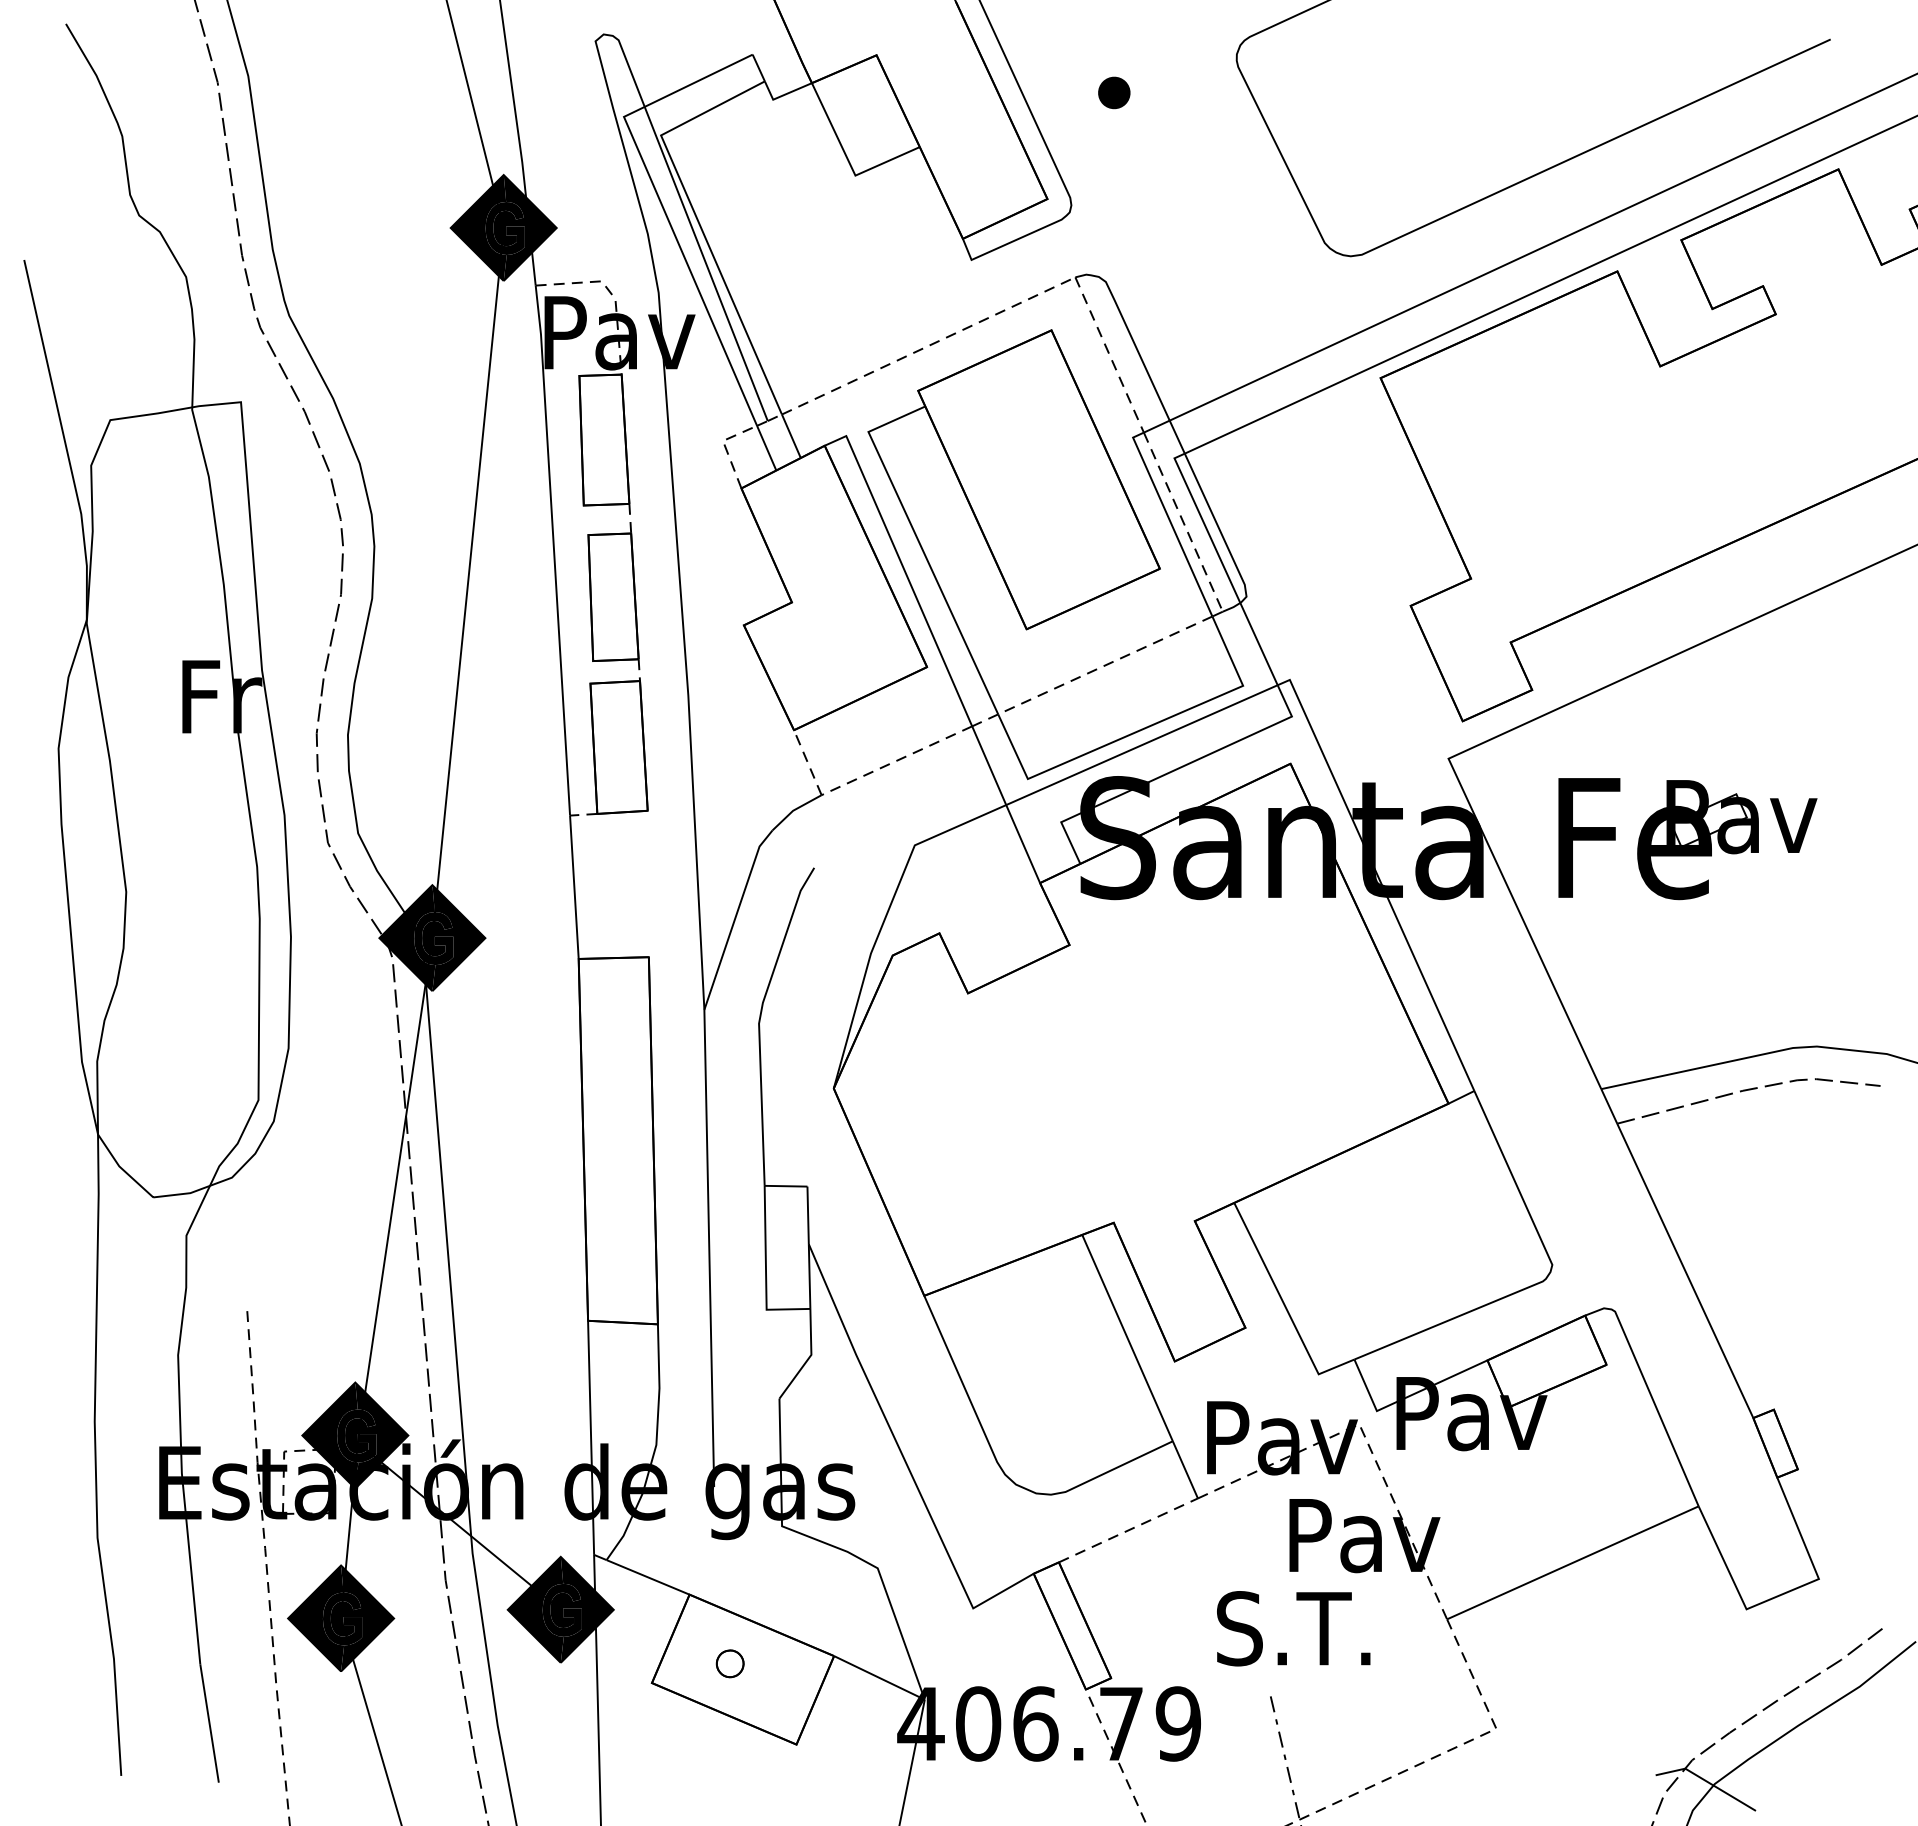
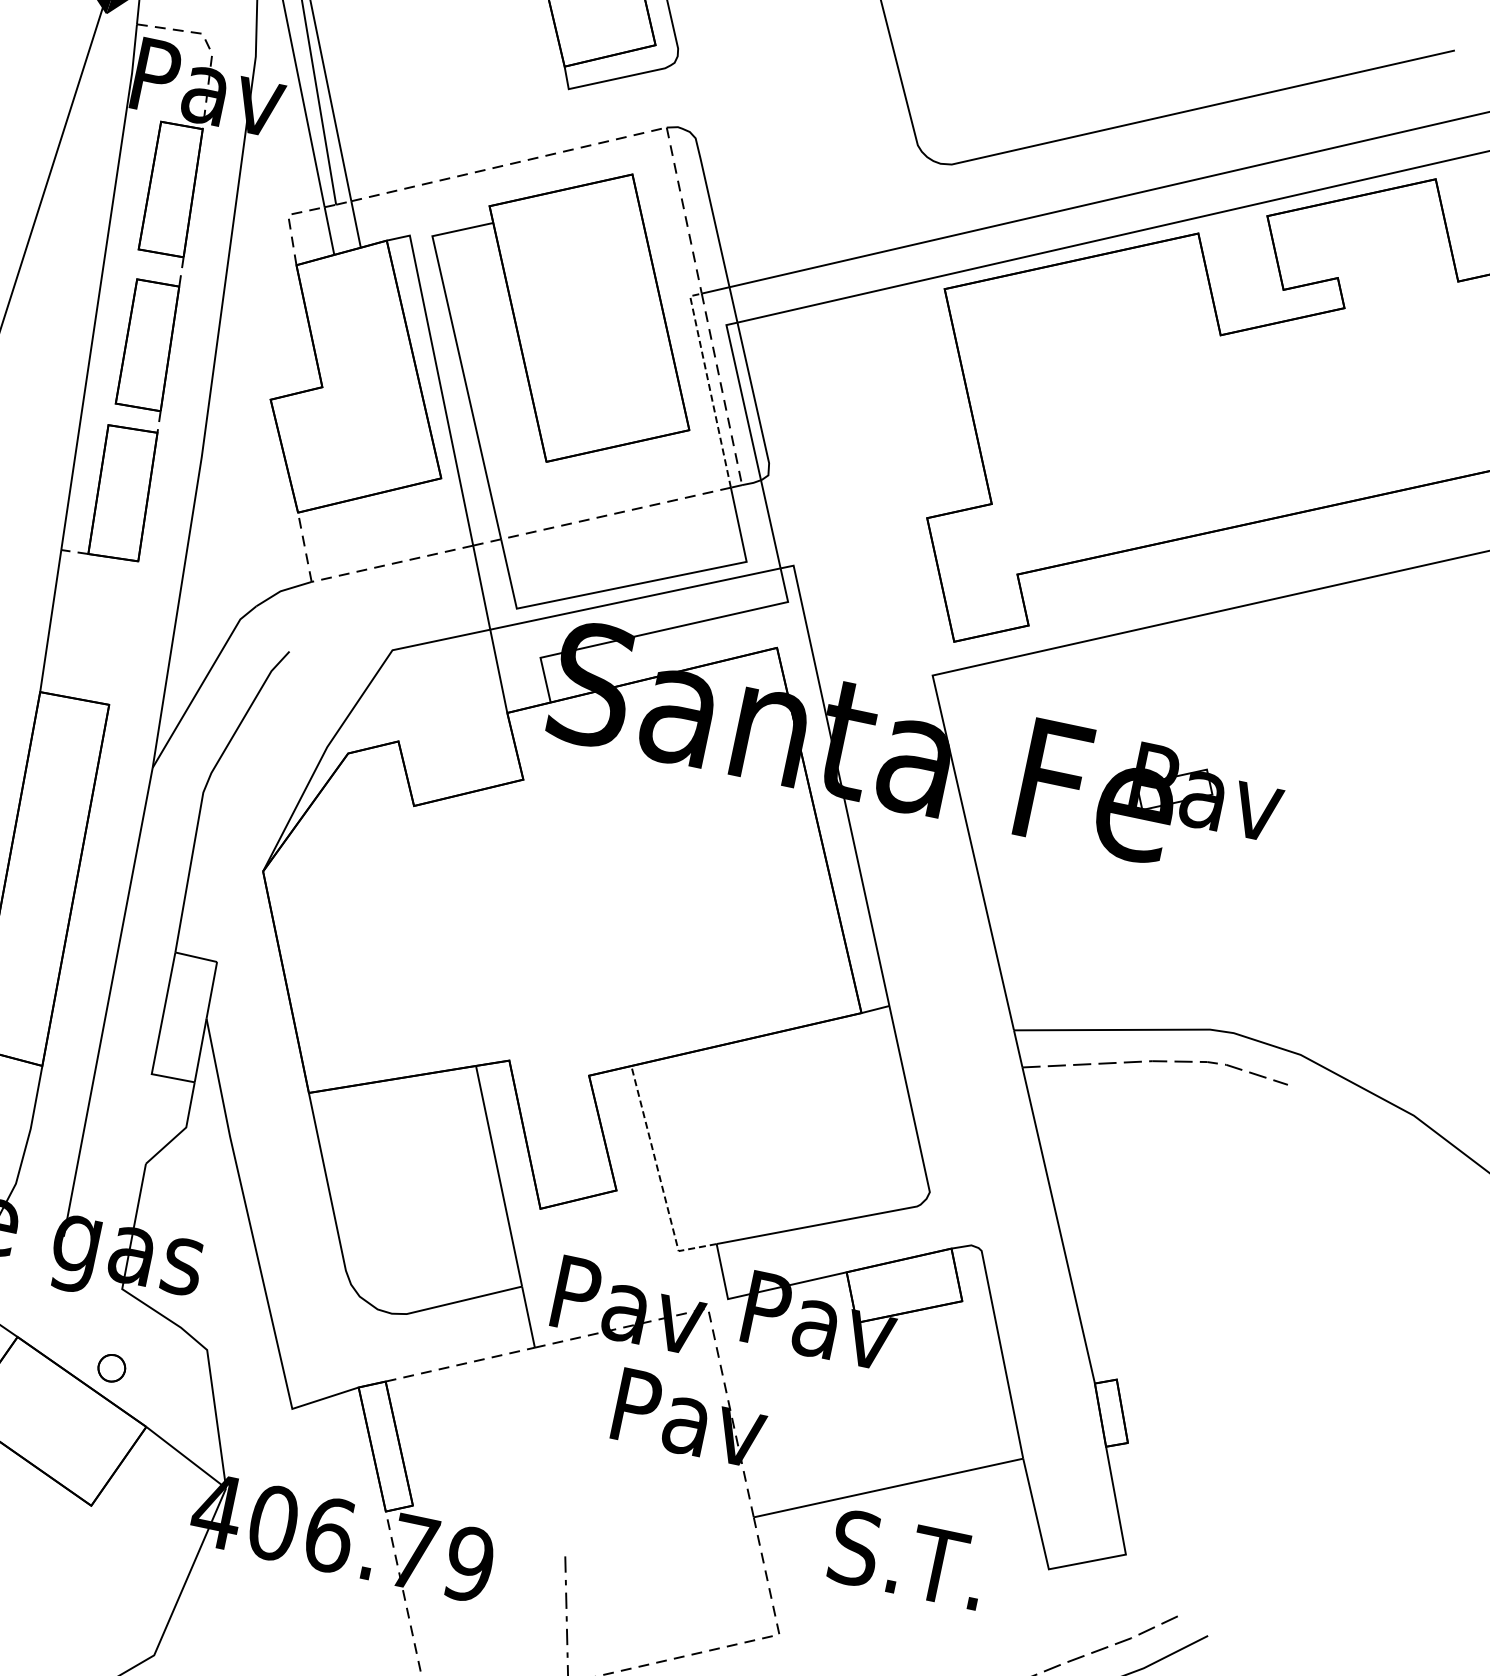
line: (1169, 520) -> (708, 384), solid -> dashed
line: (1285, 1306) -> (660, 1177), solid -> dashed
text: (1293, 1628) -> (907, 1559), moved
part: (729, 1663) -> (111, 1367), moved

